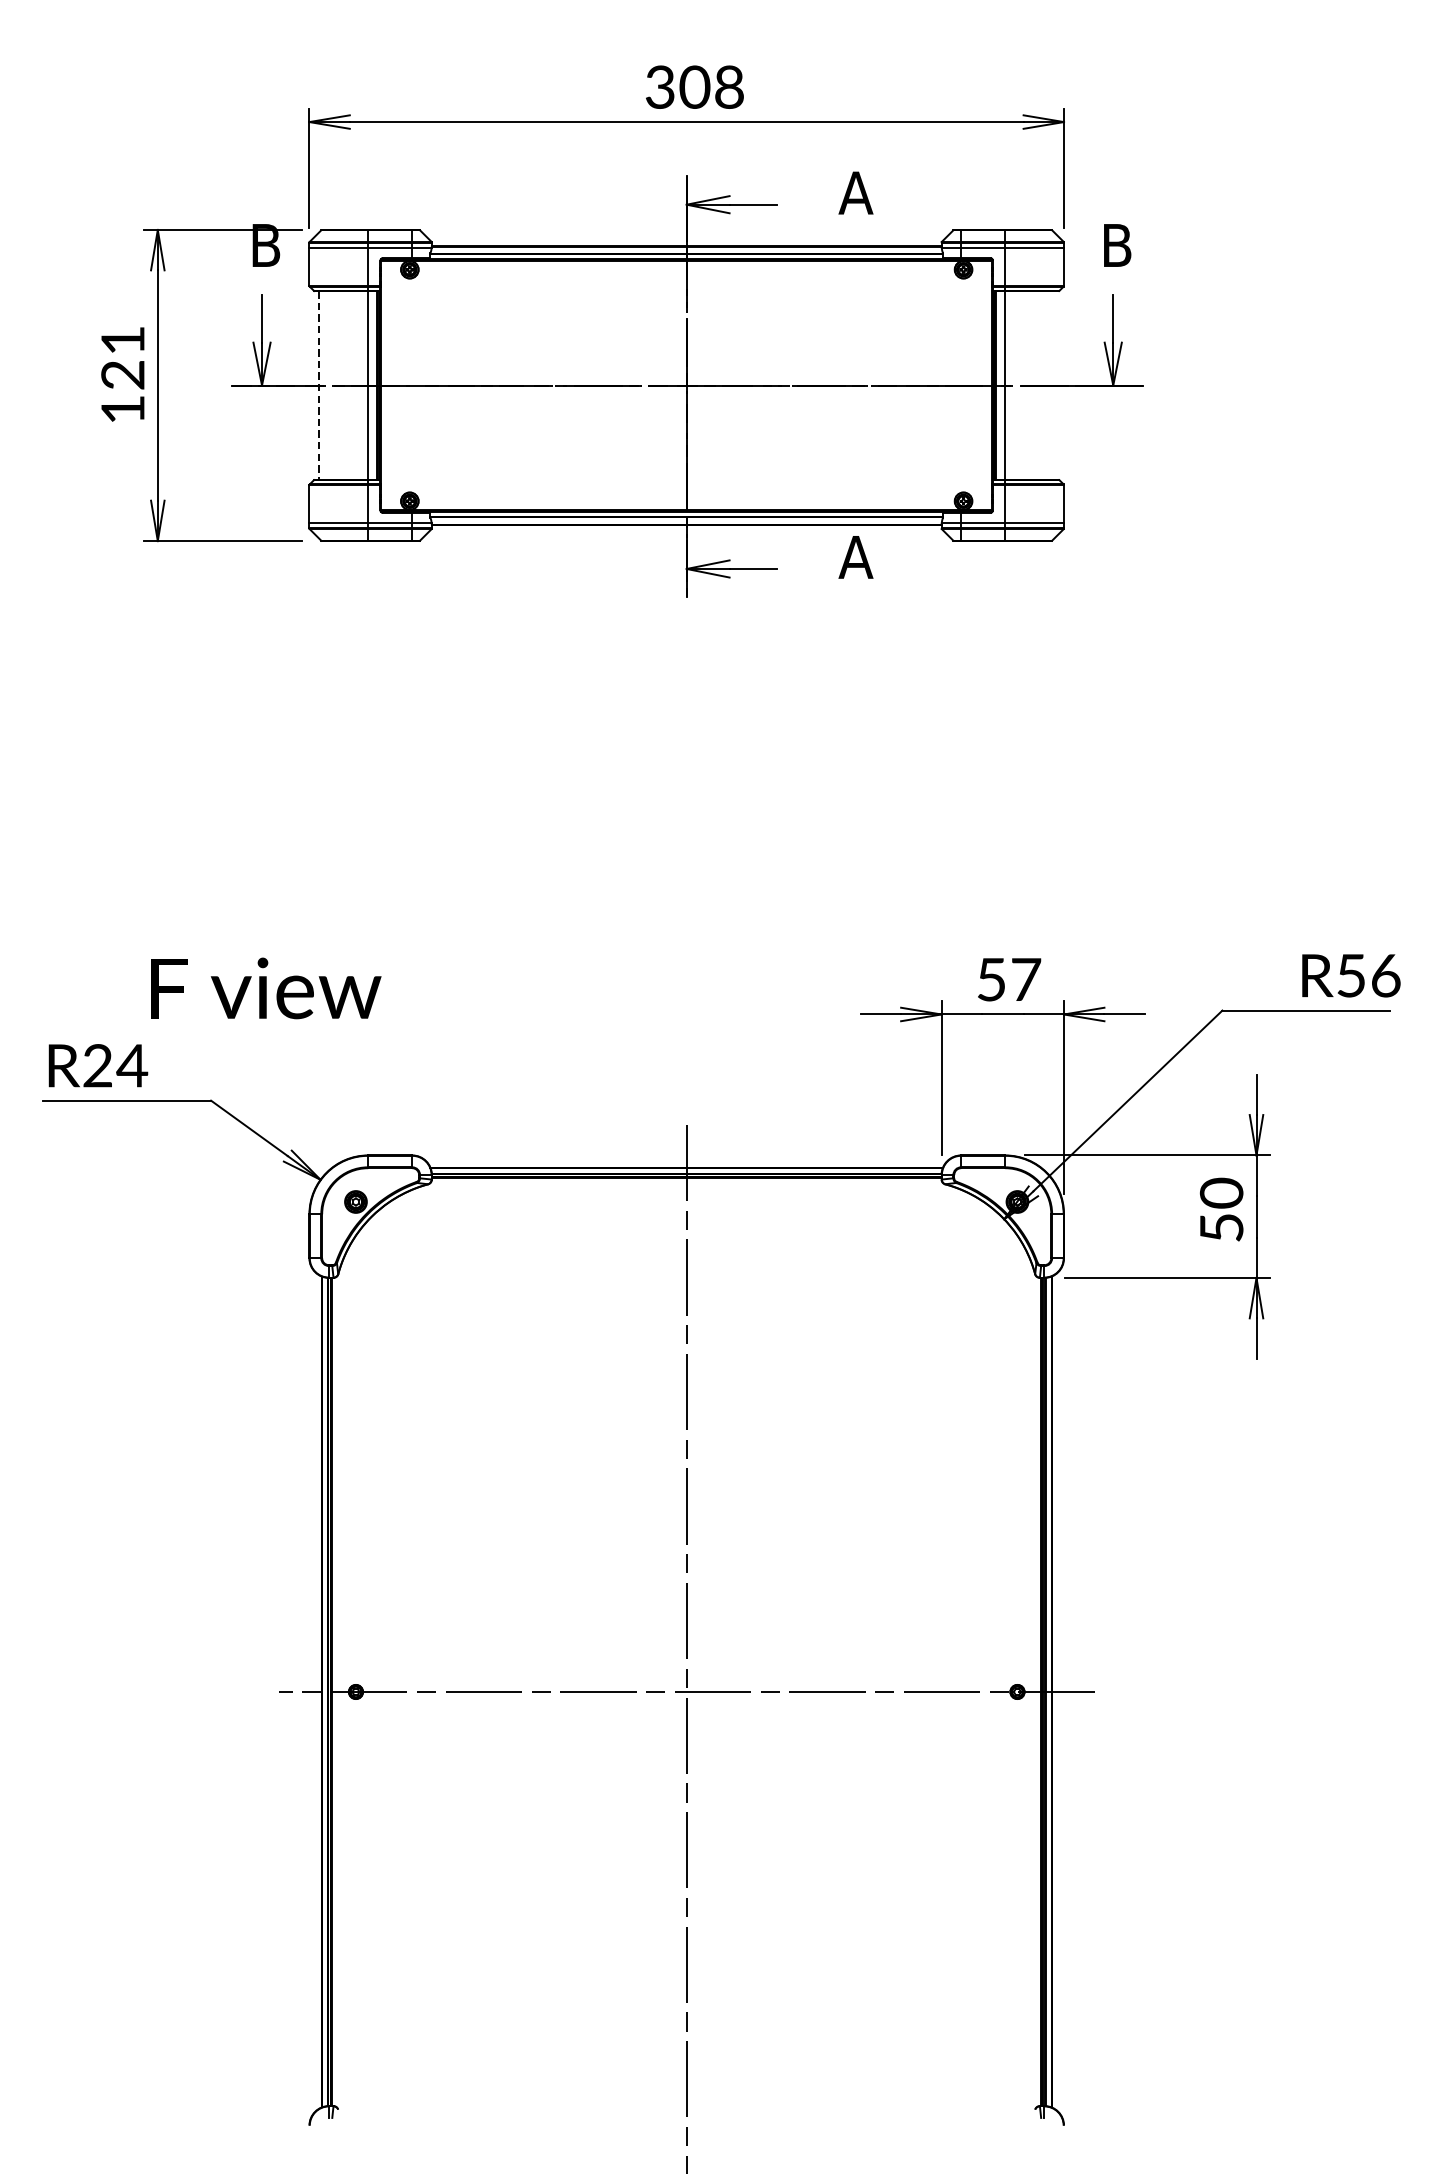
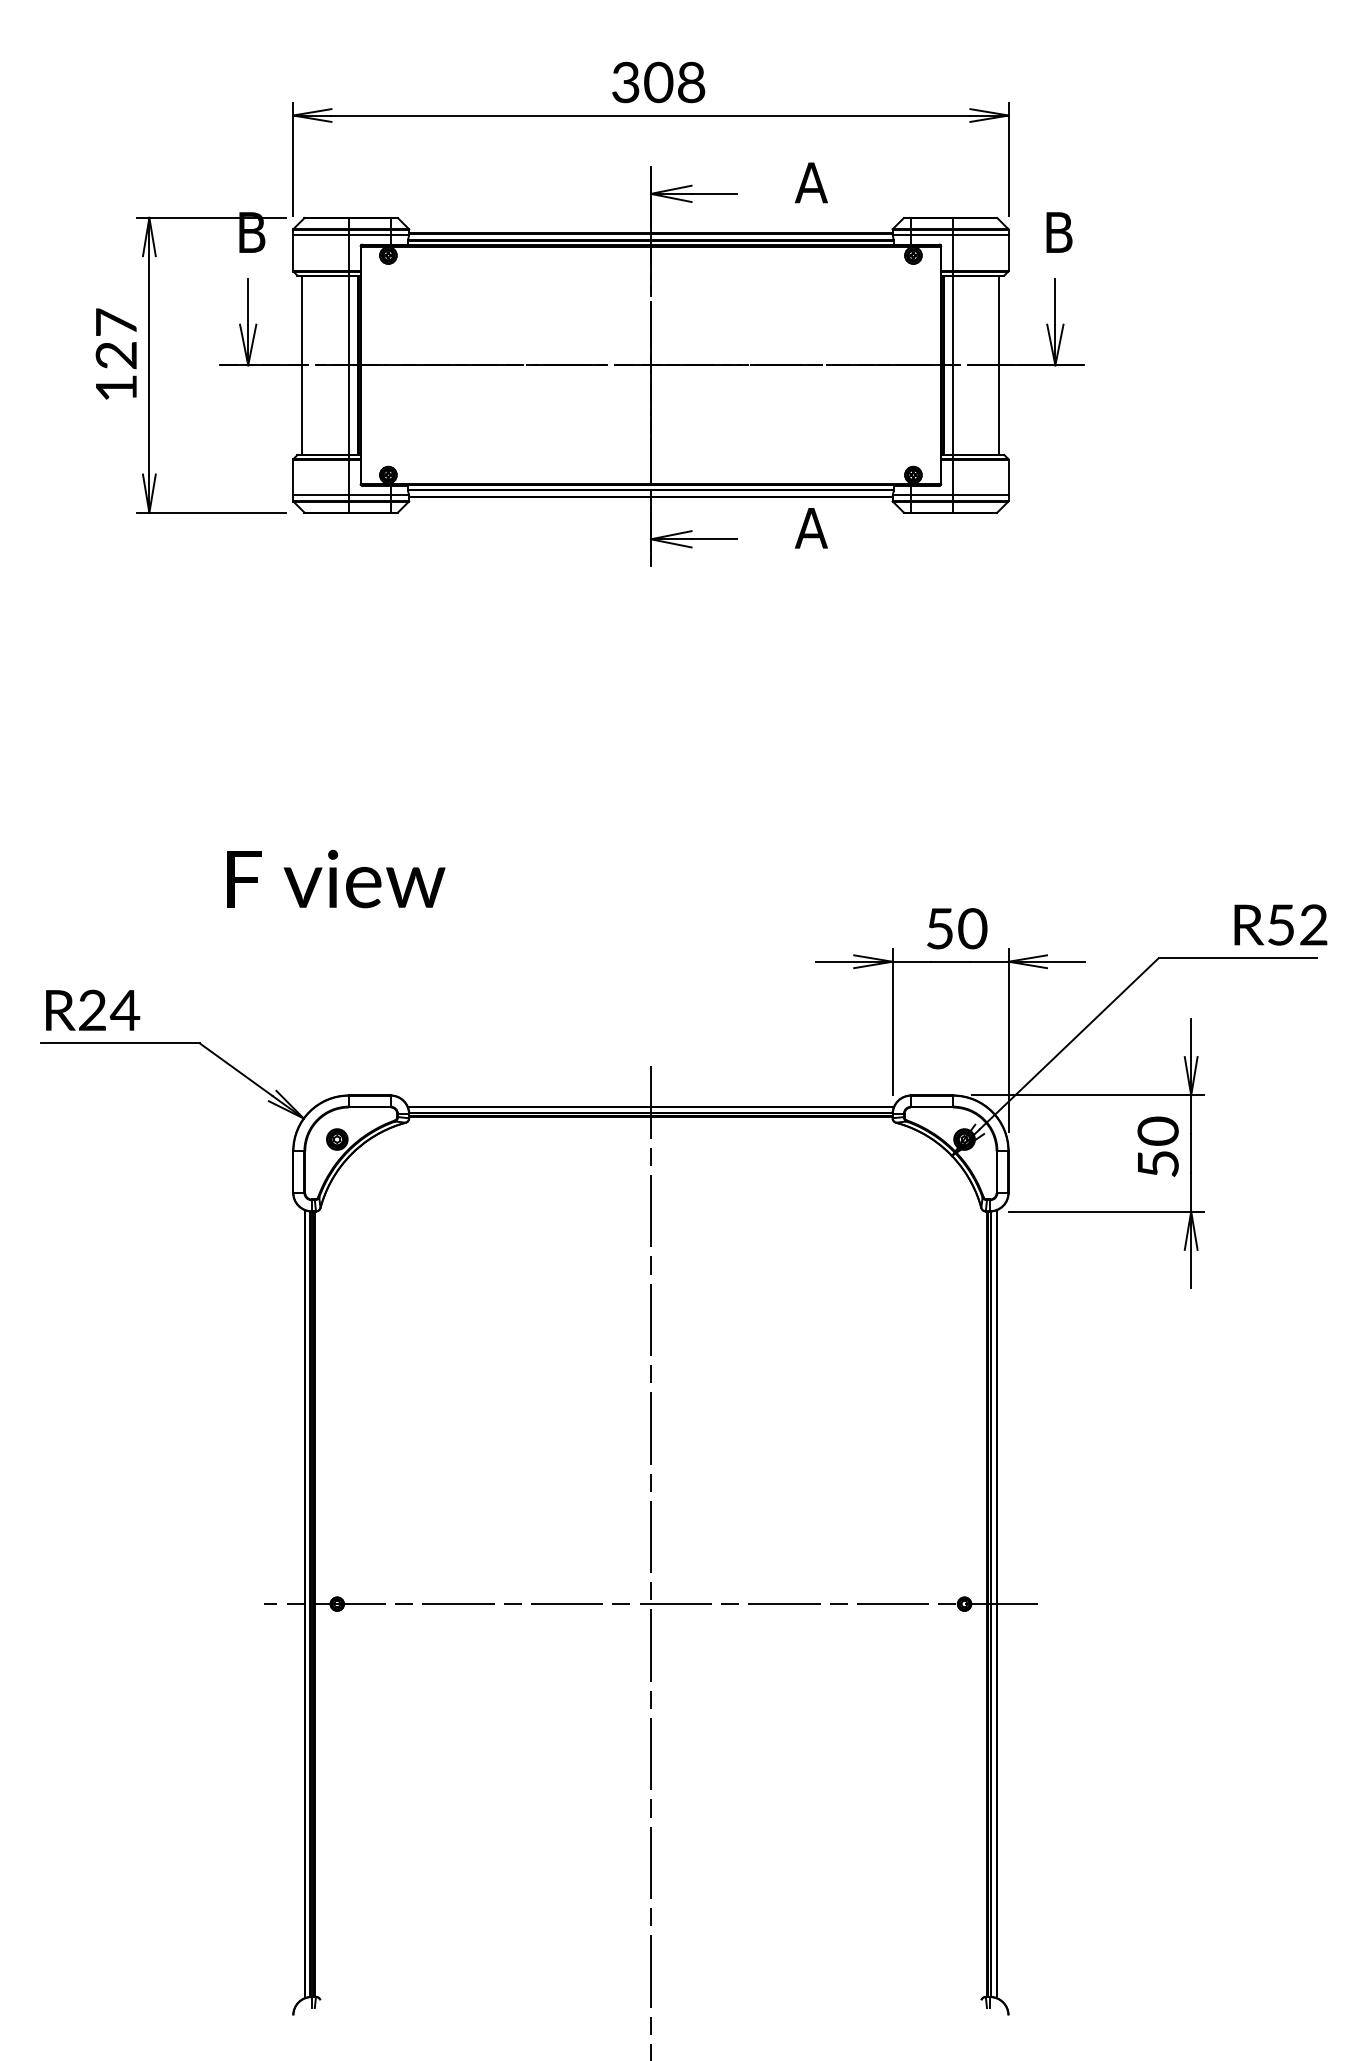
text: (123, 339) -> (116, 321), 121 -> 127
line: (1054, 384) -> (999, 364), added
line: (319, 385) -> (302, 365), dashed -> solid
text: (1385, 975) -> (1313, 924), R56 -> R52
text: (1025, 979) -> (972, 928), 57 -> 50
text: (266, 987) -> (336, 878), moved

